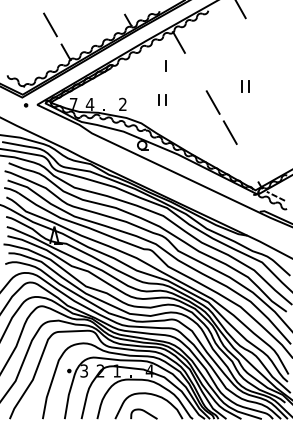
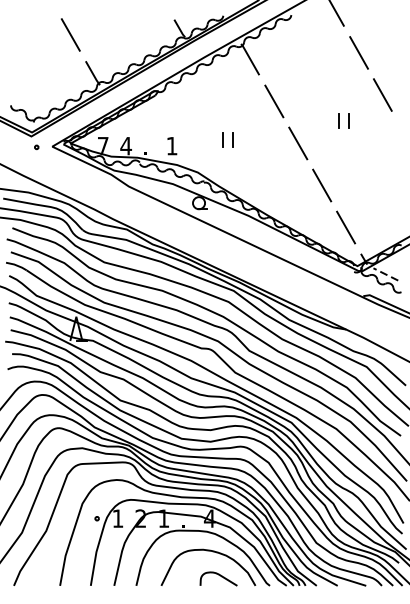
line: (256, 37) -> (358, 52), added
line: (166, 65) -> (232, 91), removed
line: (273, 67) -> (382, 94), added
line: (196, 72) -> (274, 101), added
text: (122, 104) -> (171, 145), 2 -> 1
line: (247, 162) -> (346, 227), added
text: (83, 370) -> (117, 518), 3 -> 1
curve: (145, 412) -> (220, 576), moved

